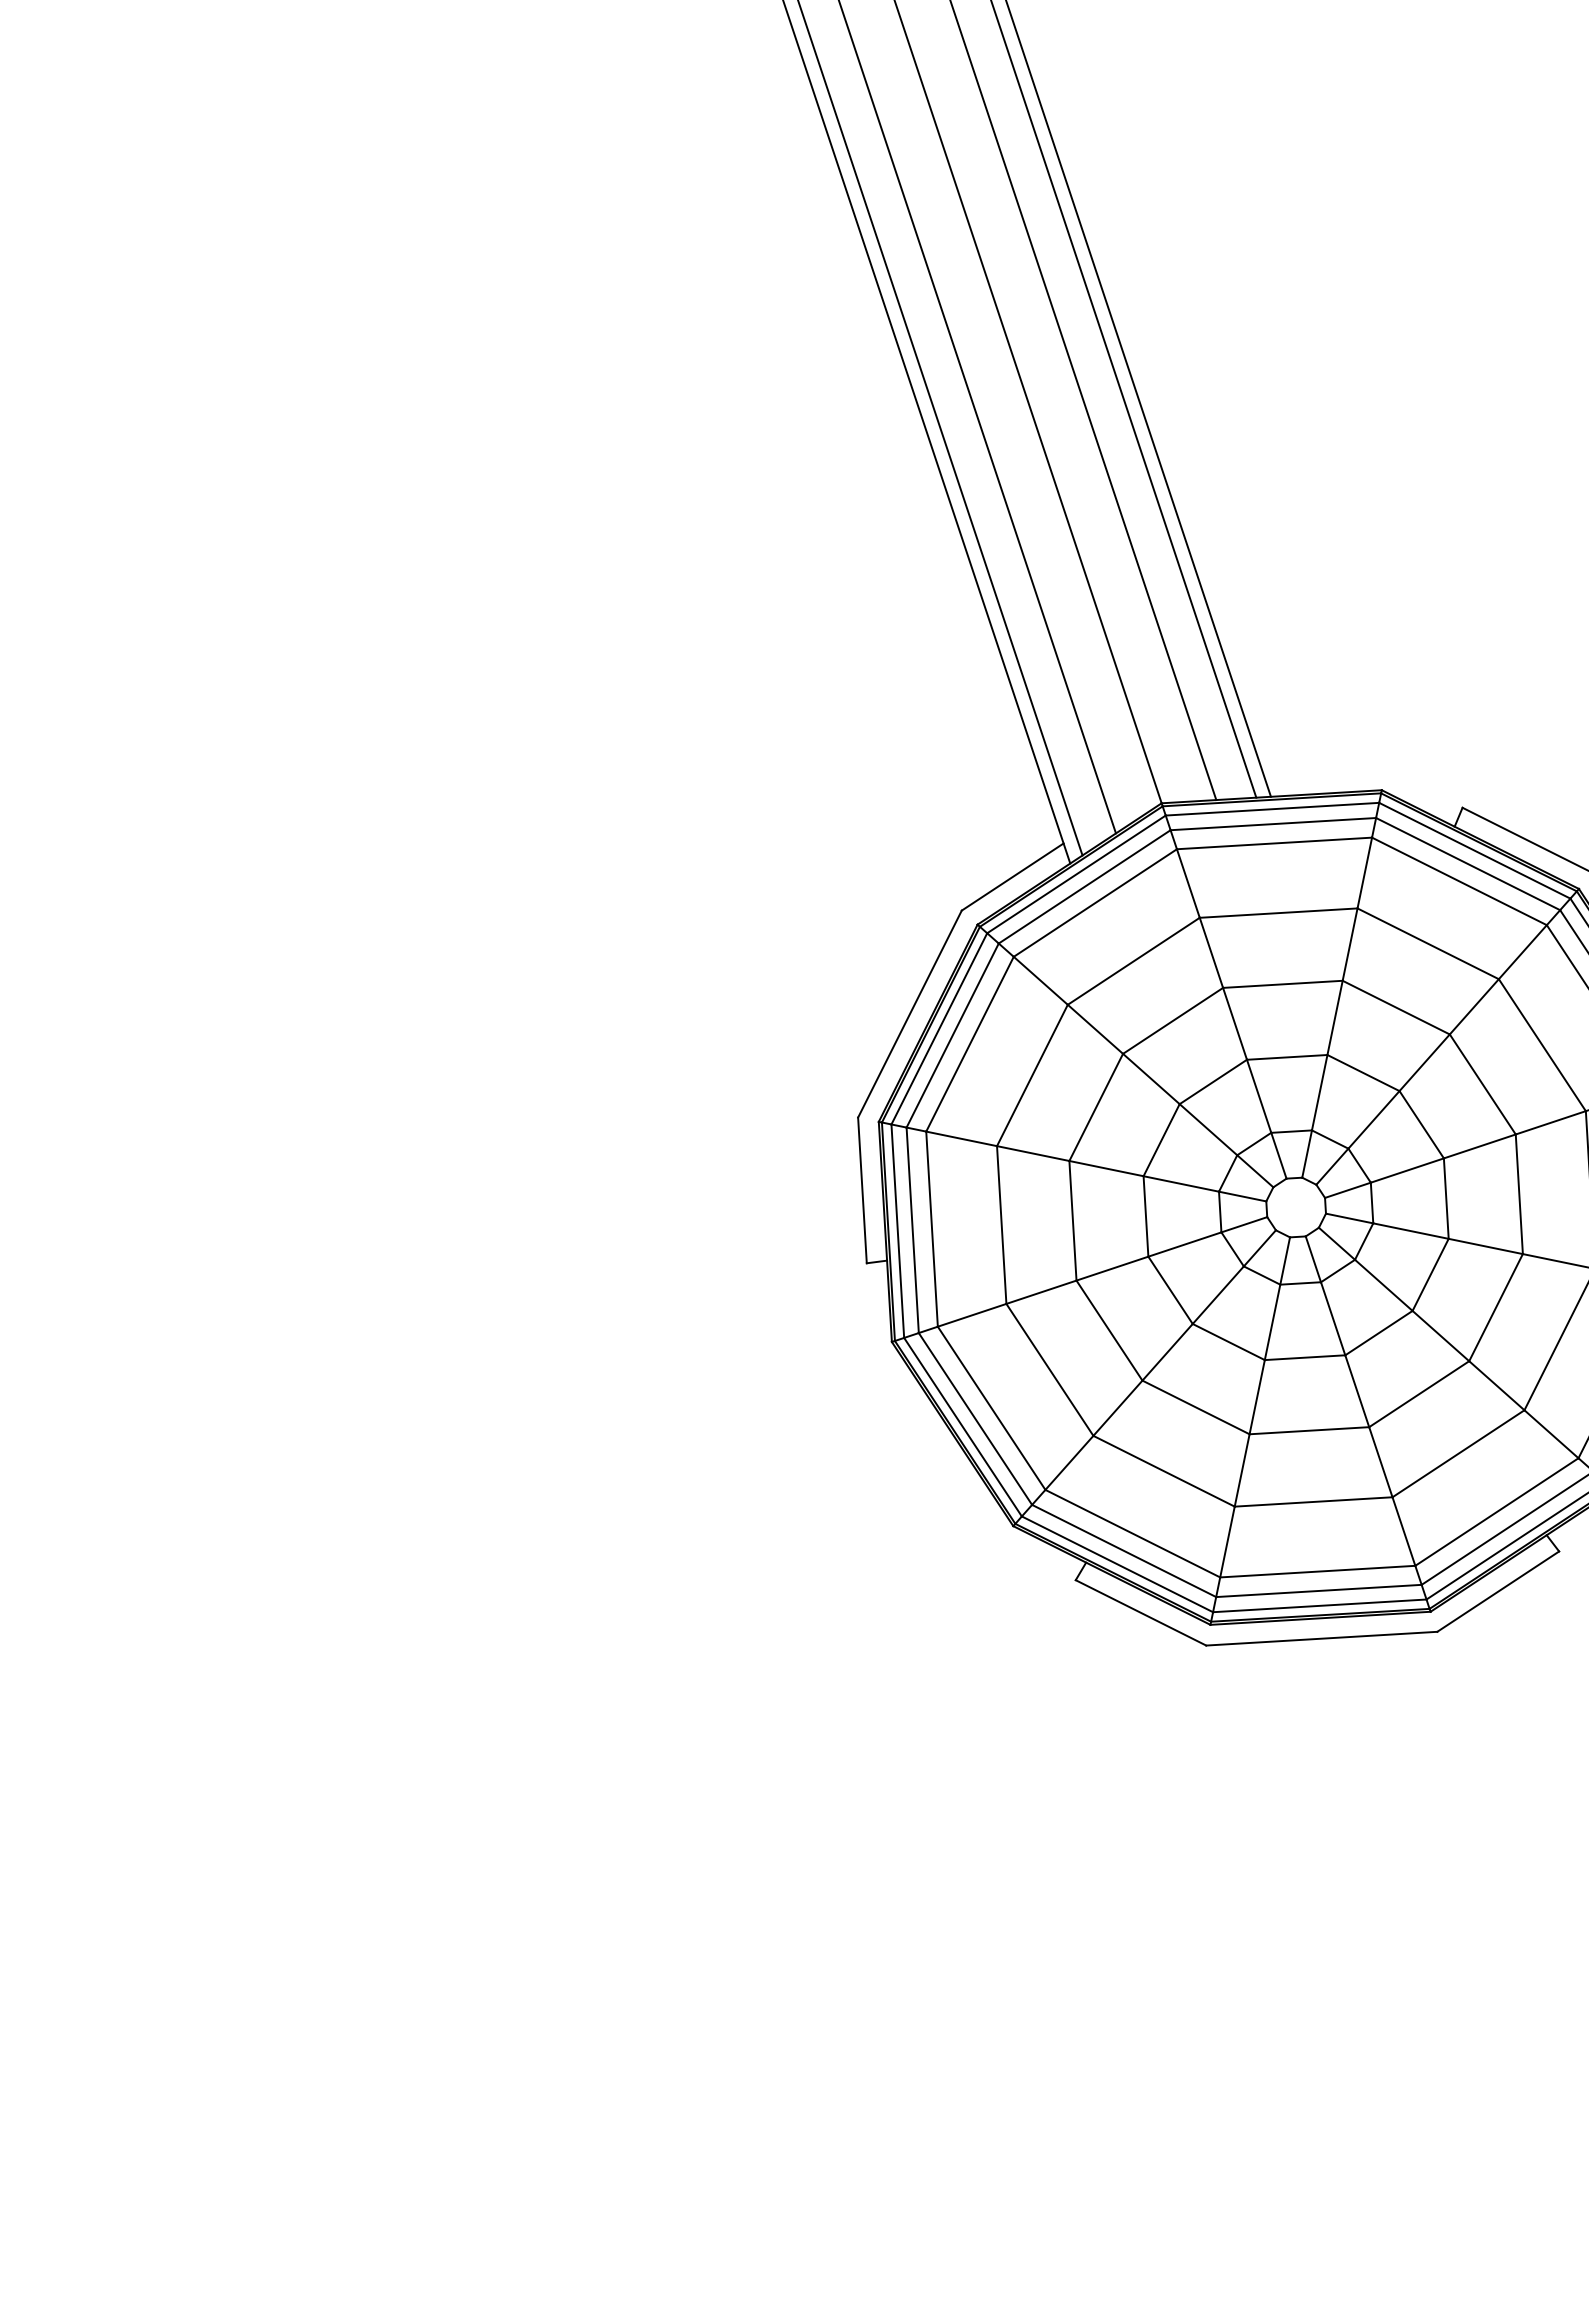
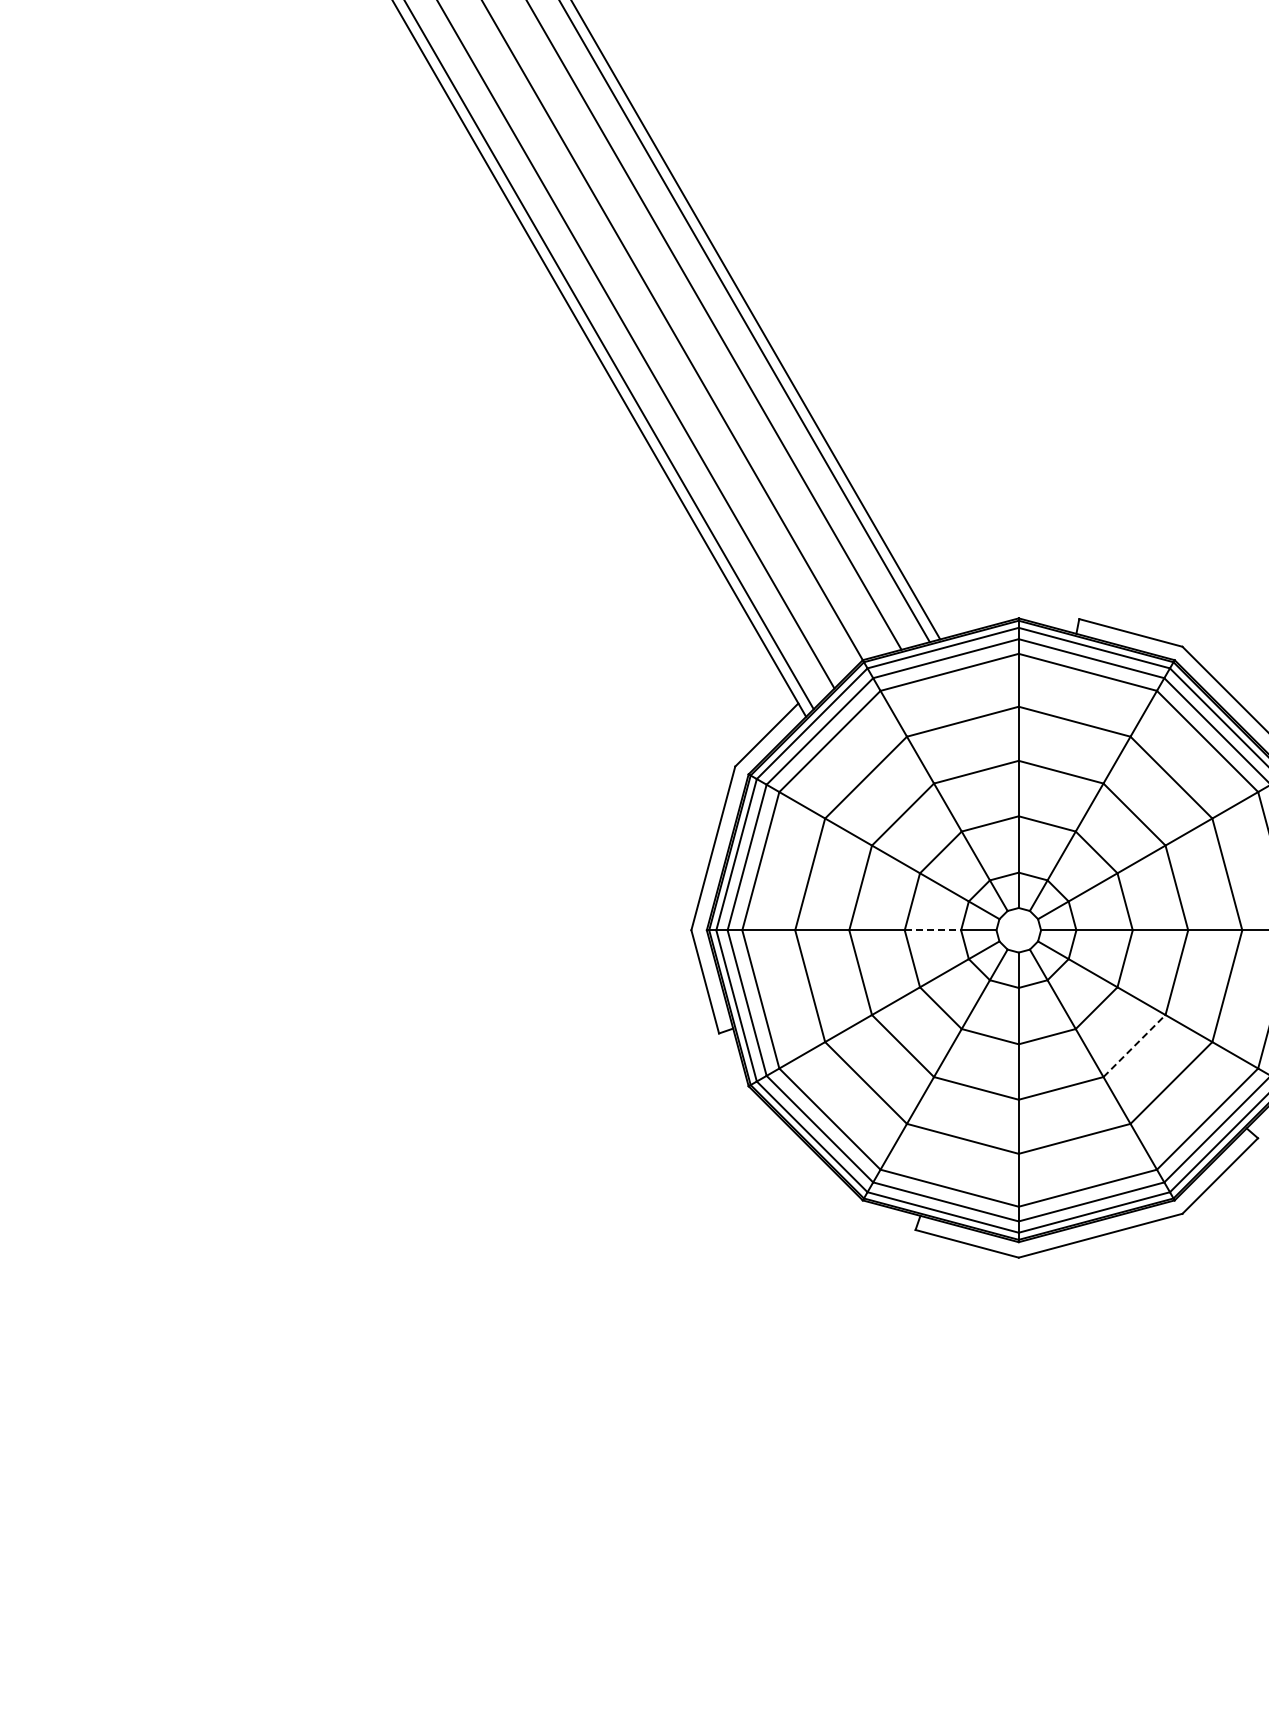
line: (1181, 1184) -> (933, 930), solid -> dashed
line: (1419, 1394) -> (1134, 1046), solid -> dashed

